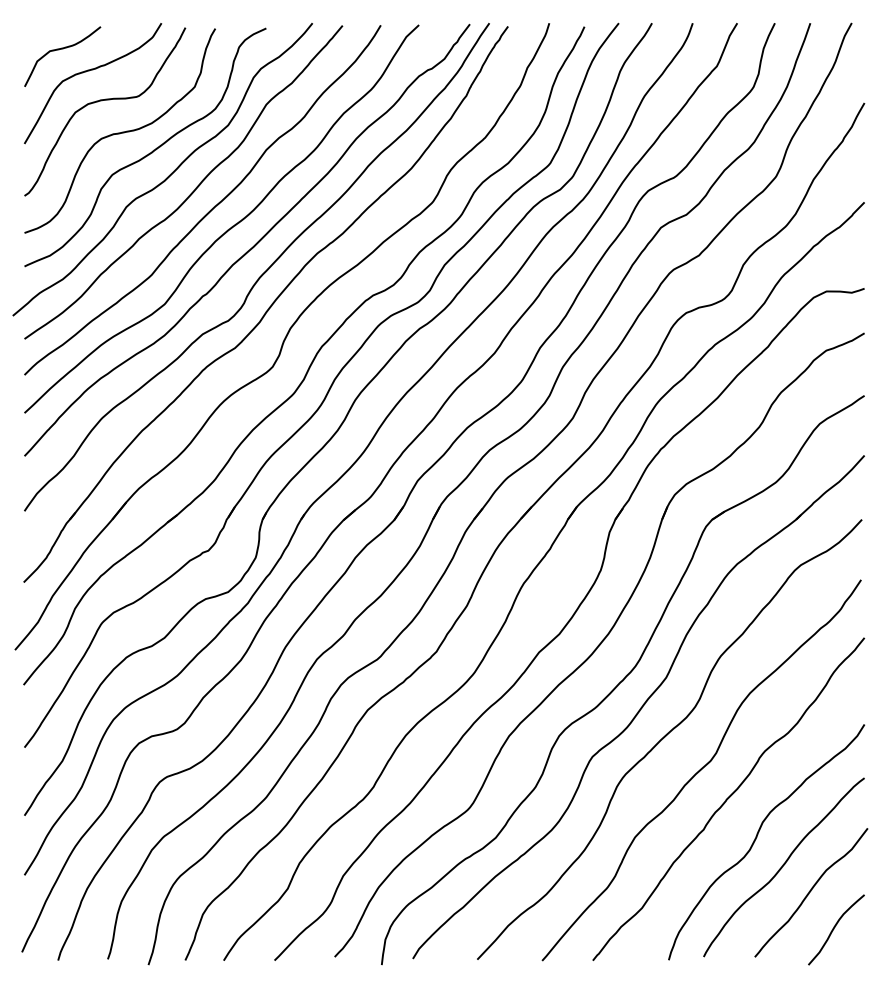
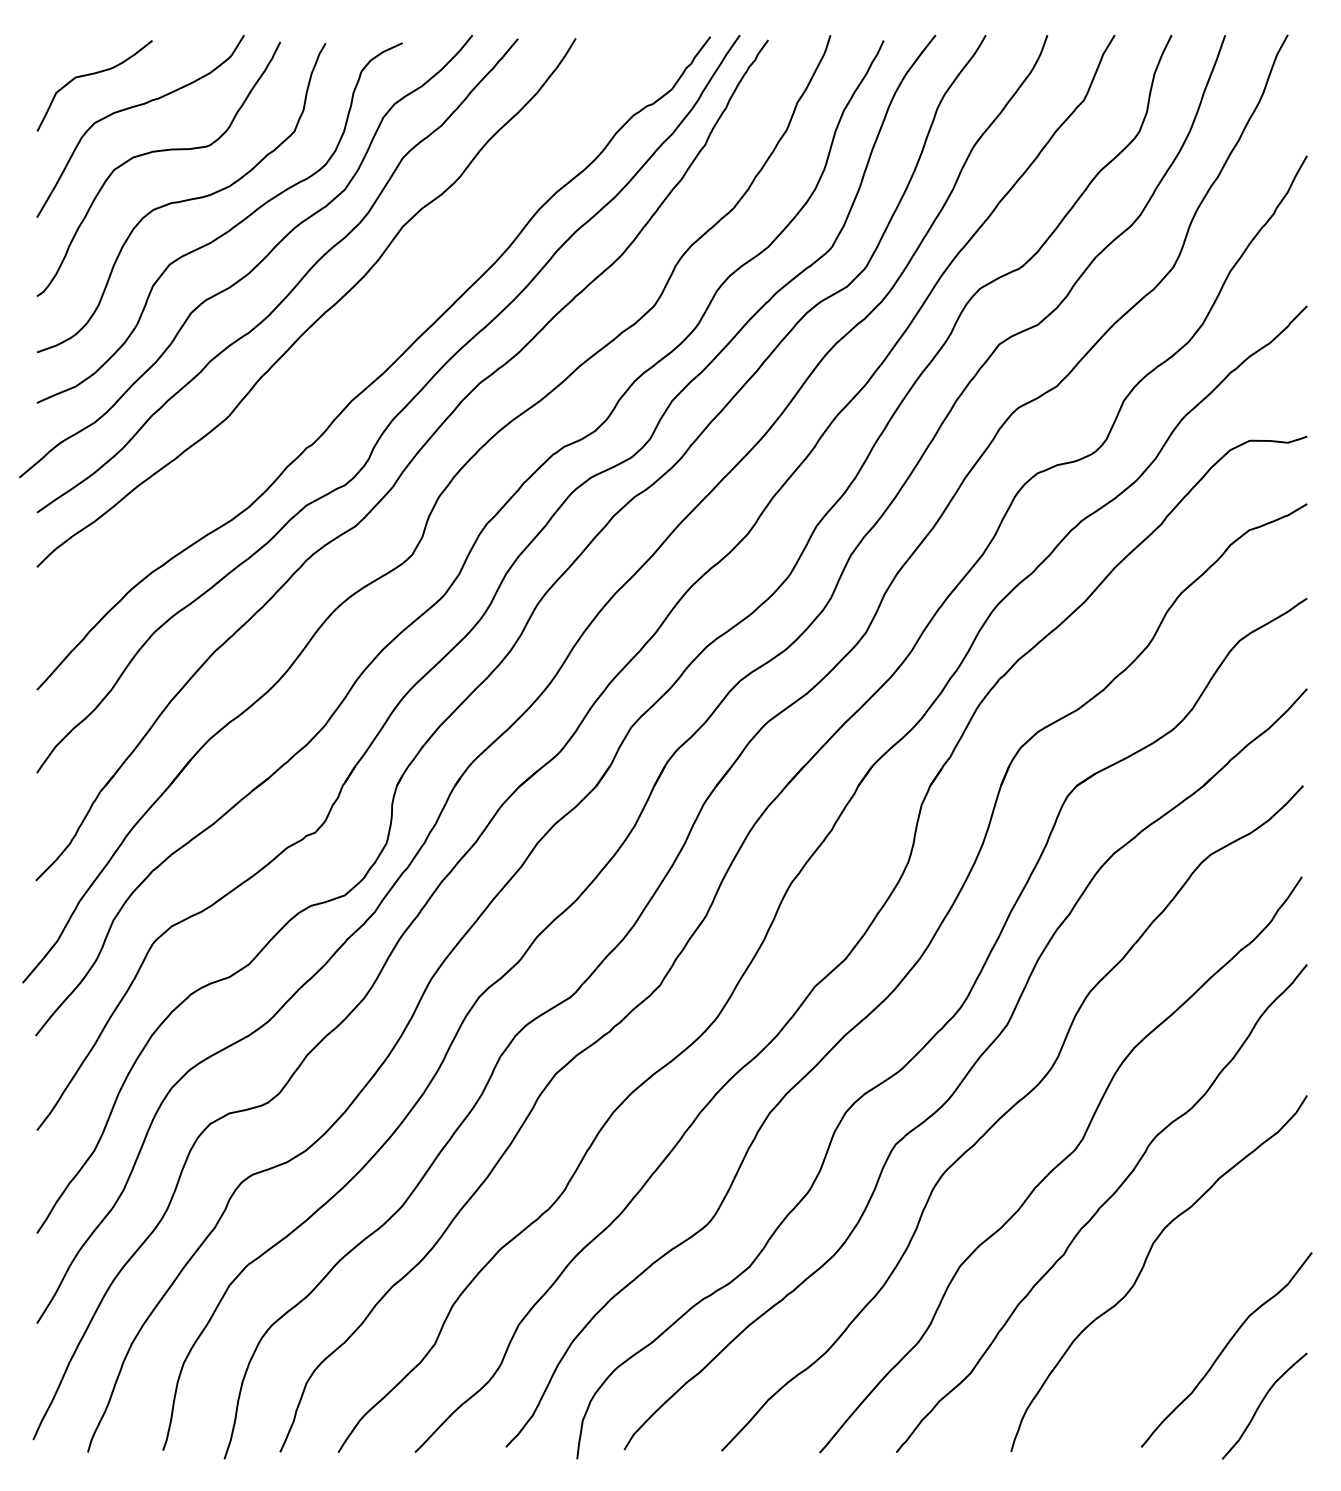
curve: (227, 229) -> (343, 347), removed
curve: (783, 866) -> (1184, 1310), removed

